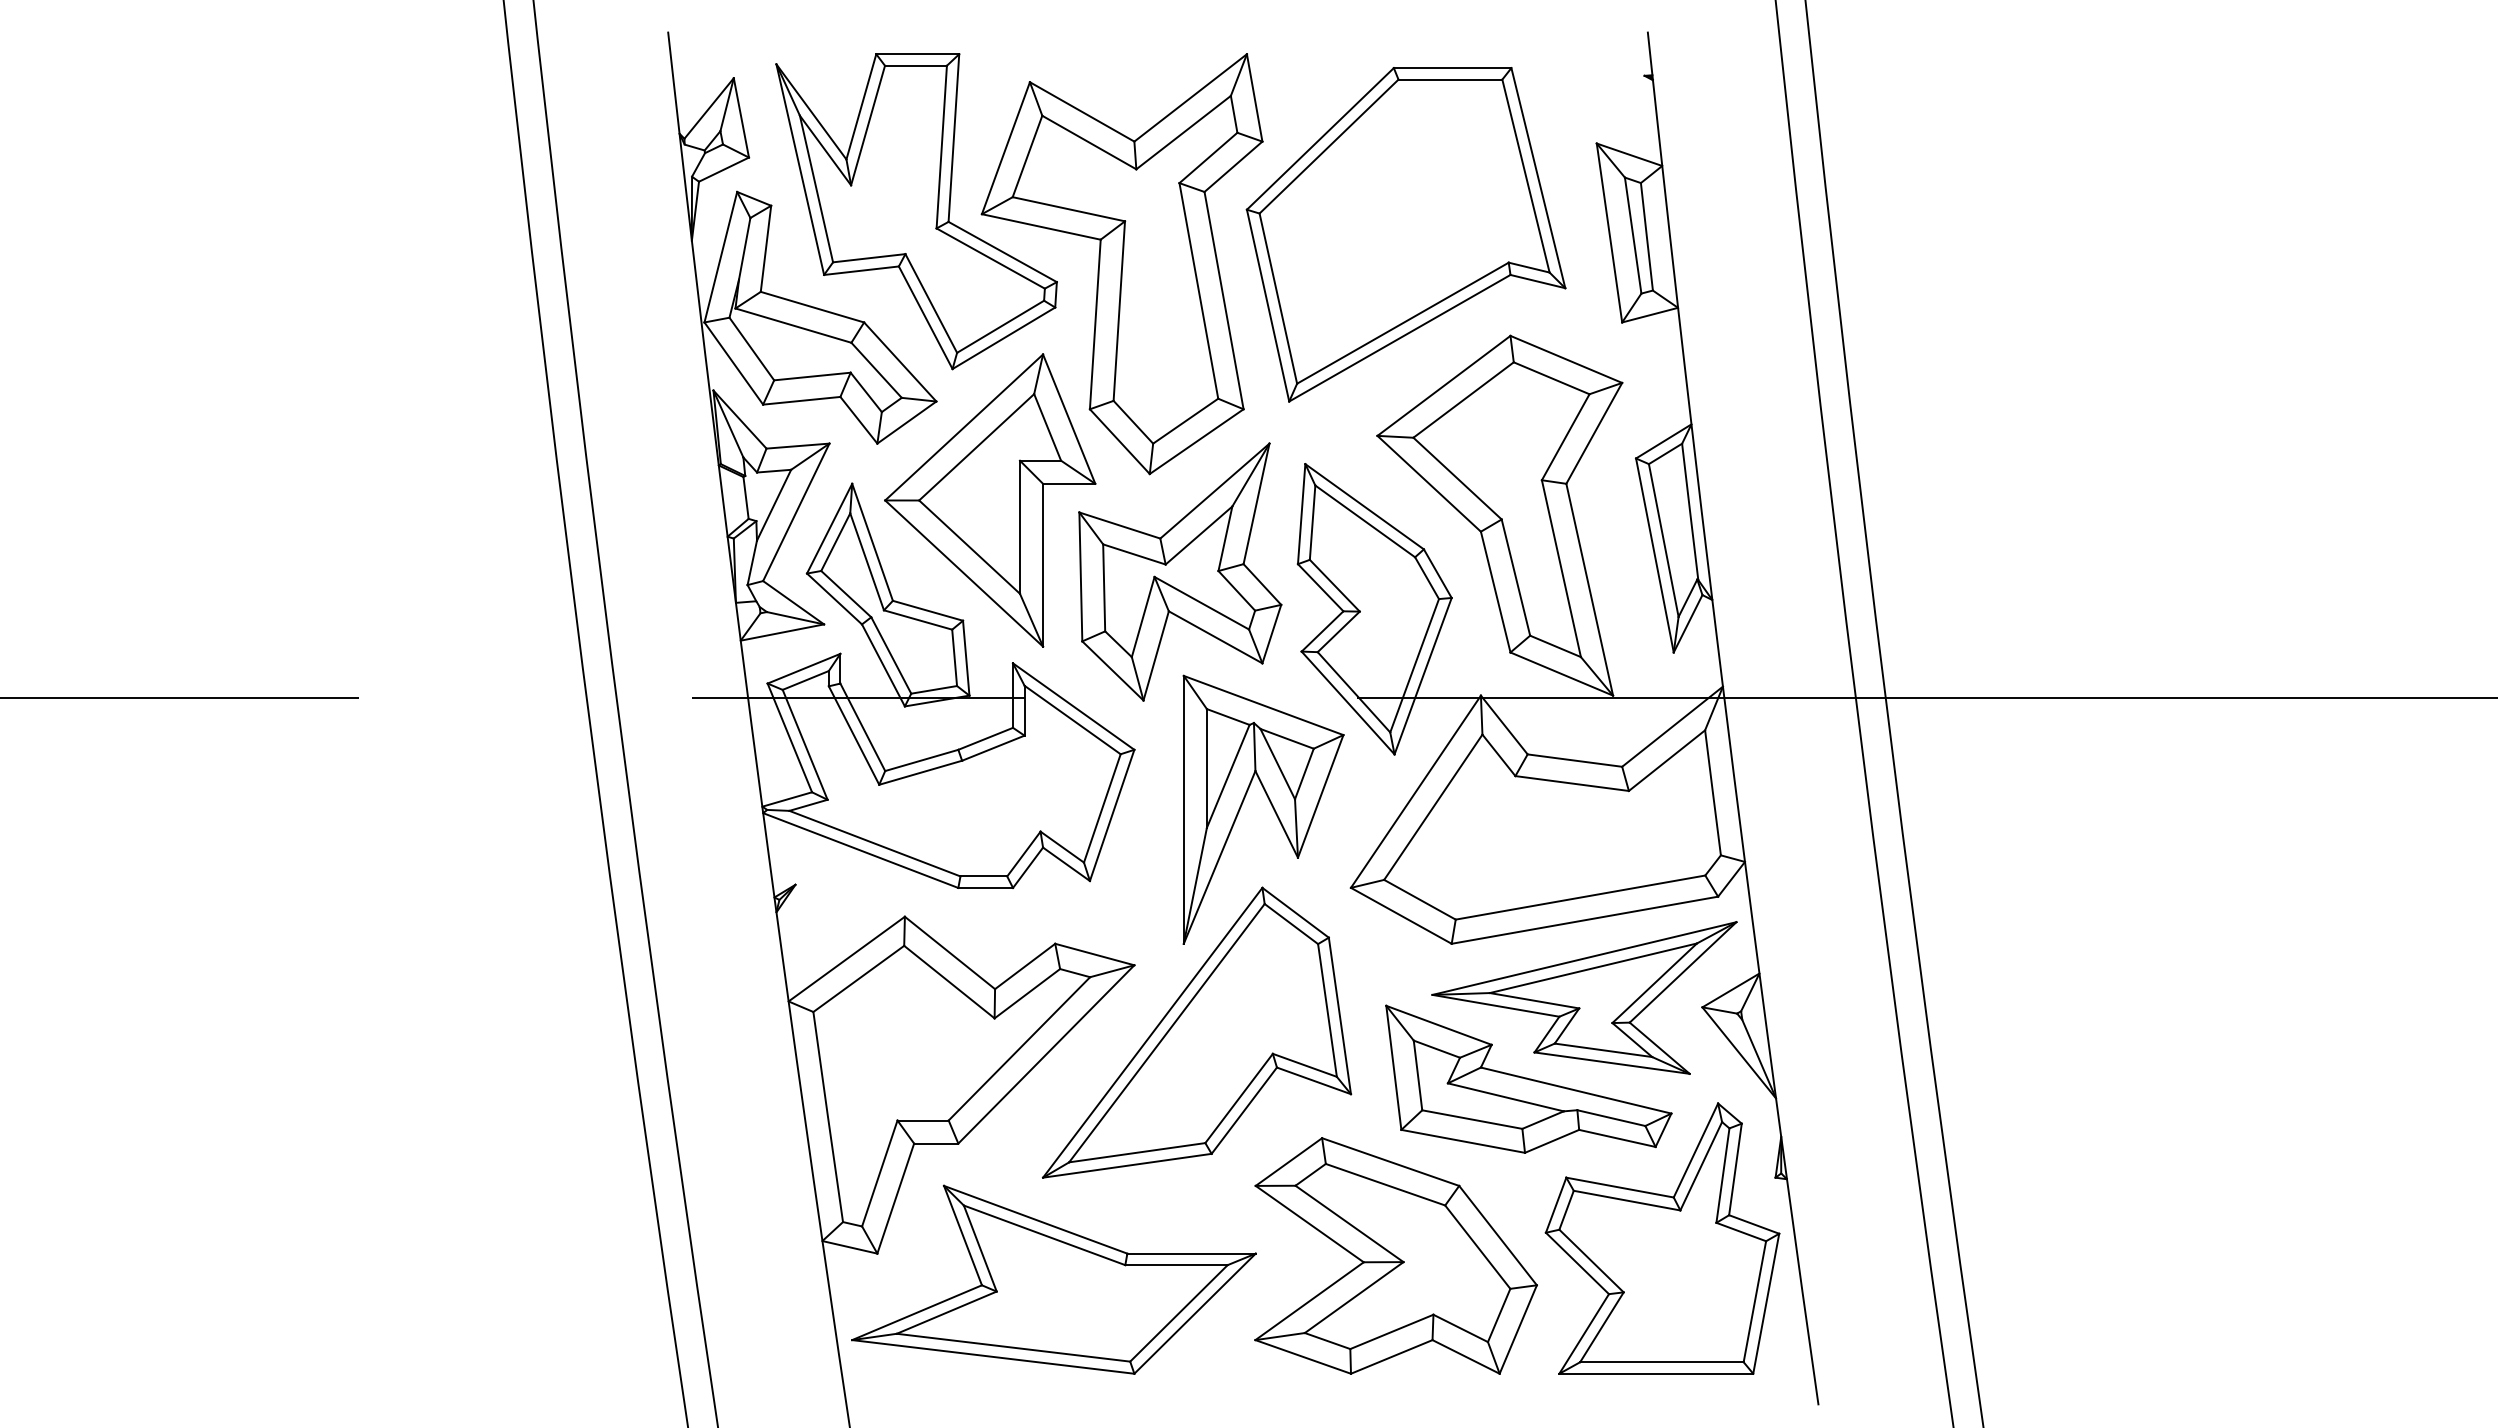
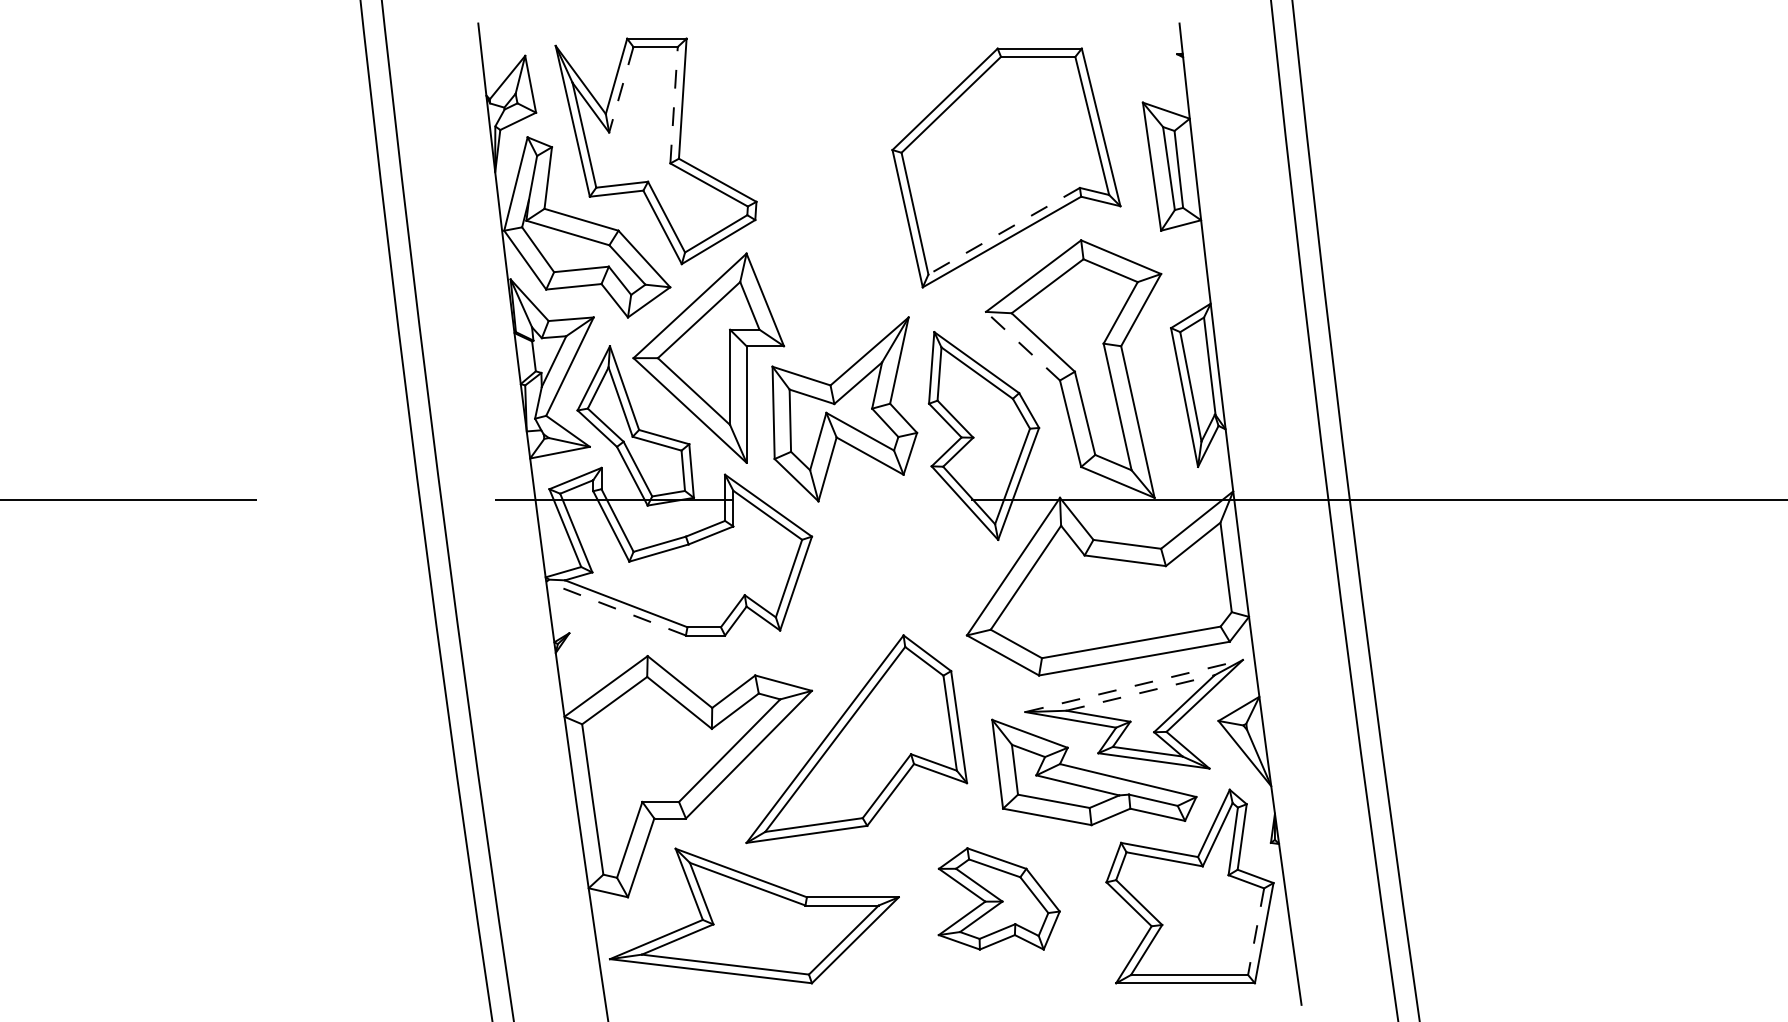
line: (867, 126) -> (620, 90), solid -> dashed
line: (941, 147) -> (673, 105), solid -> dashed
part: (1121, 264) -> (802, 189), removed
line: (1402, 323) -> (1003, 231), solid -> dashed
line: (1429, 483) -> (1023, 346), solid -> dashed
part: (1271, 806) -> (910, 577), removed
line: (860, 850) -> (615, 608), solid -> dashed
line: (1584, 958) -> (1134, 686), solid -> dashed
line: (1593, 968) -> (1140, 693), solid -> dashed
part: (1395, 1255) -> (998, 898), size x0.6
line: (1754, 1301) -> (1255, 931), solid -> dashed

